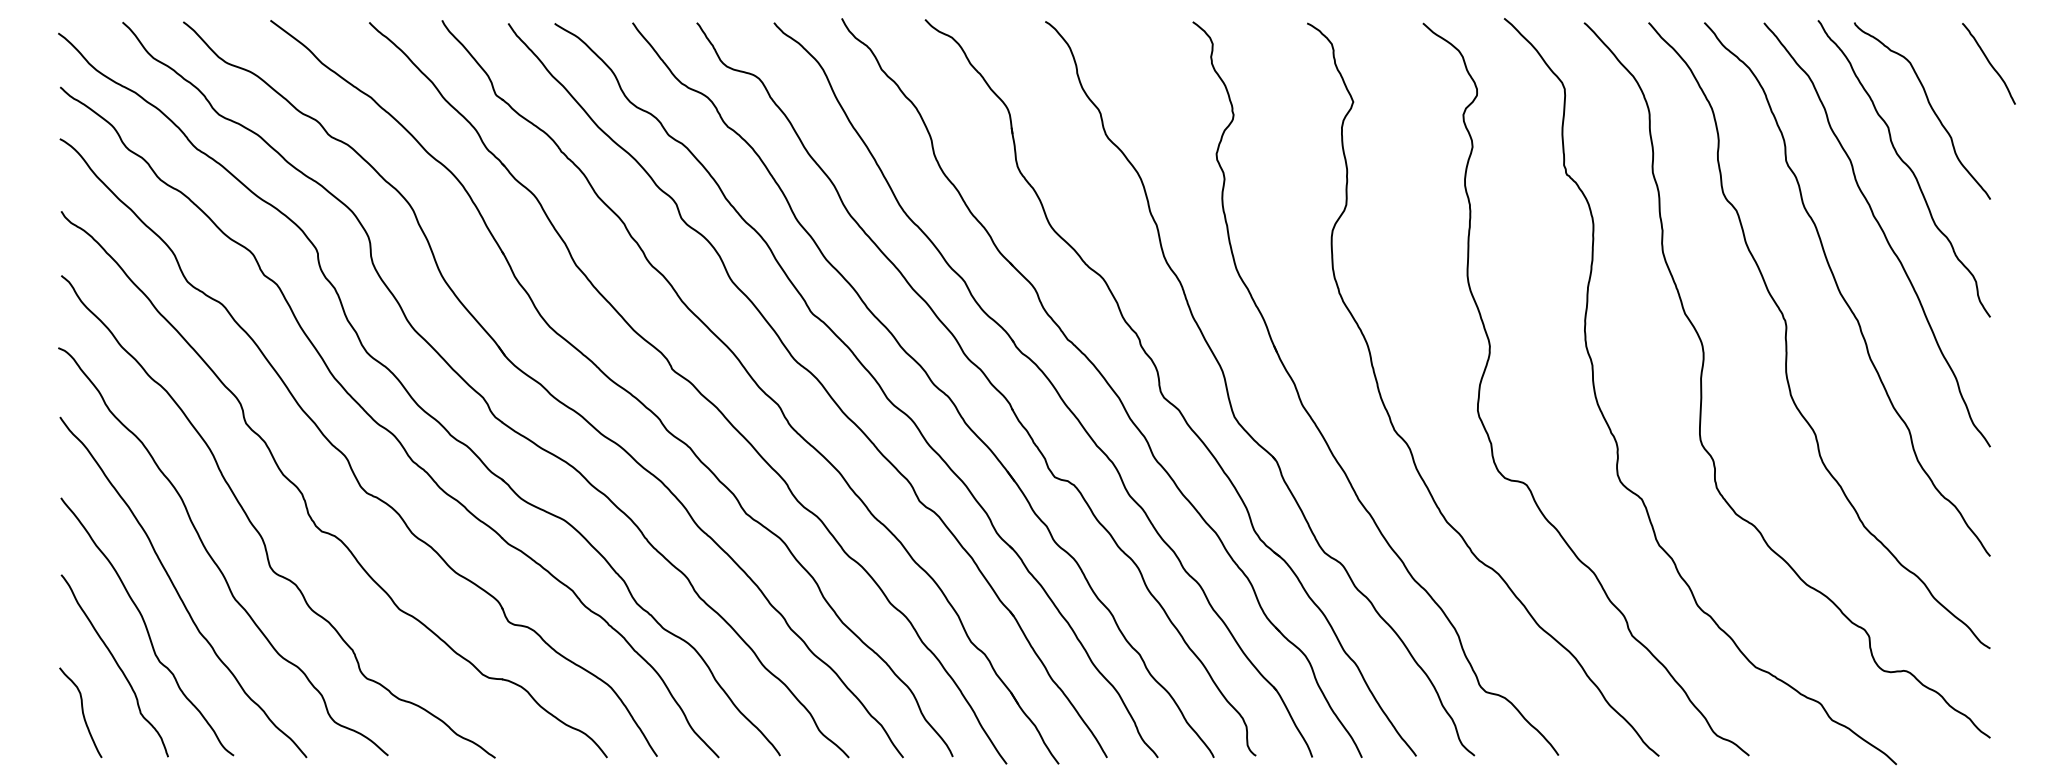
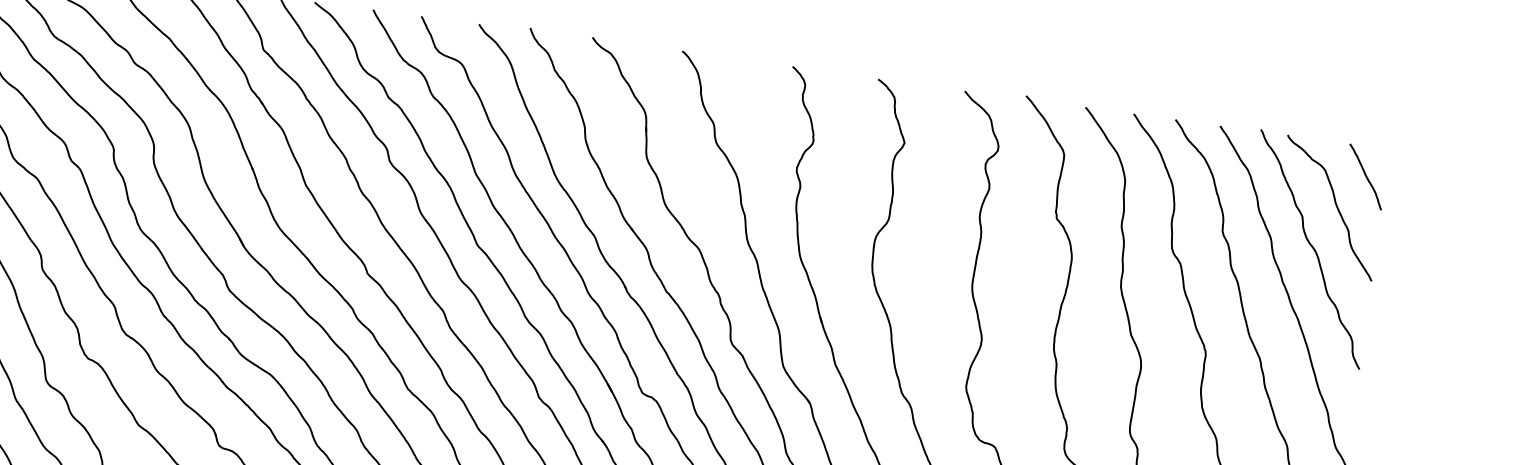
curve: (1988, 63) -> (1365, 176), moved

